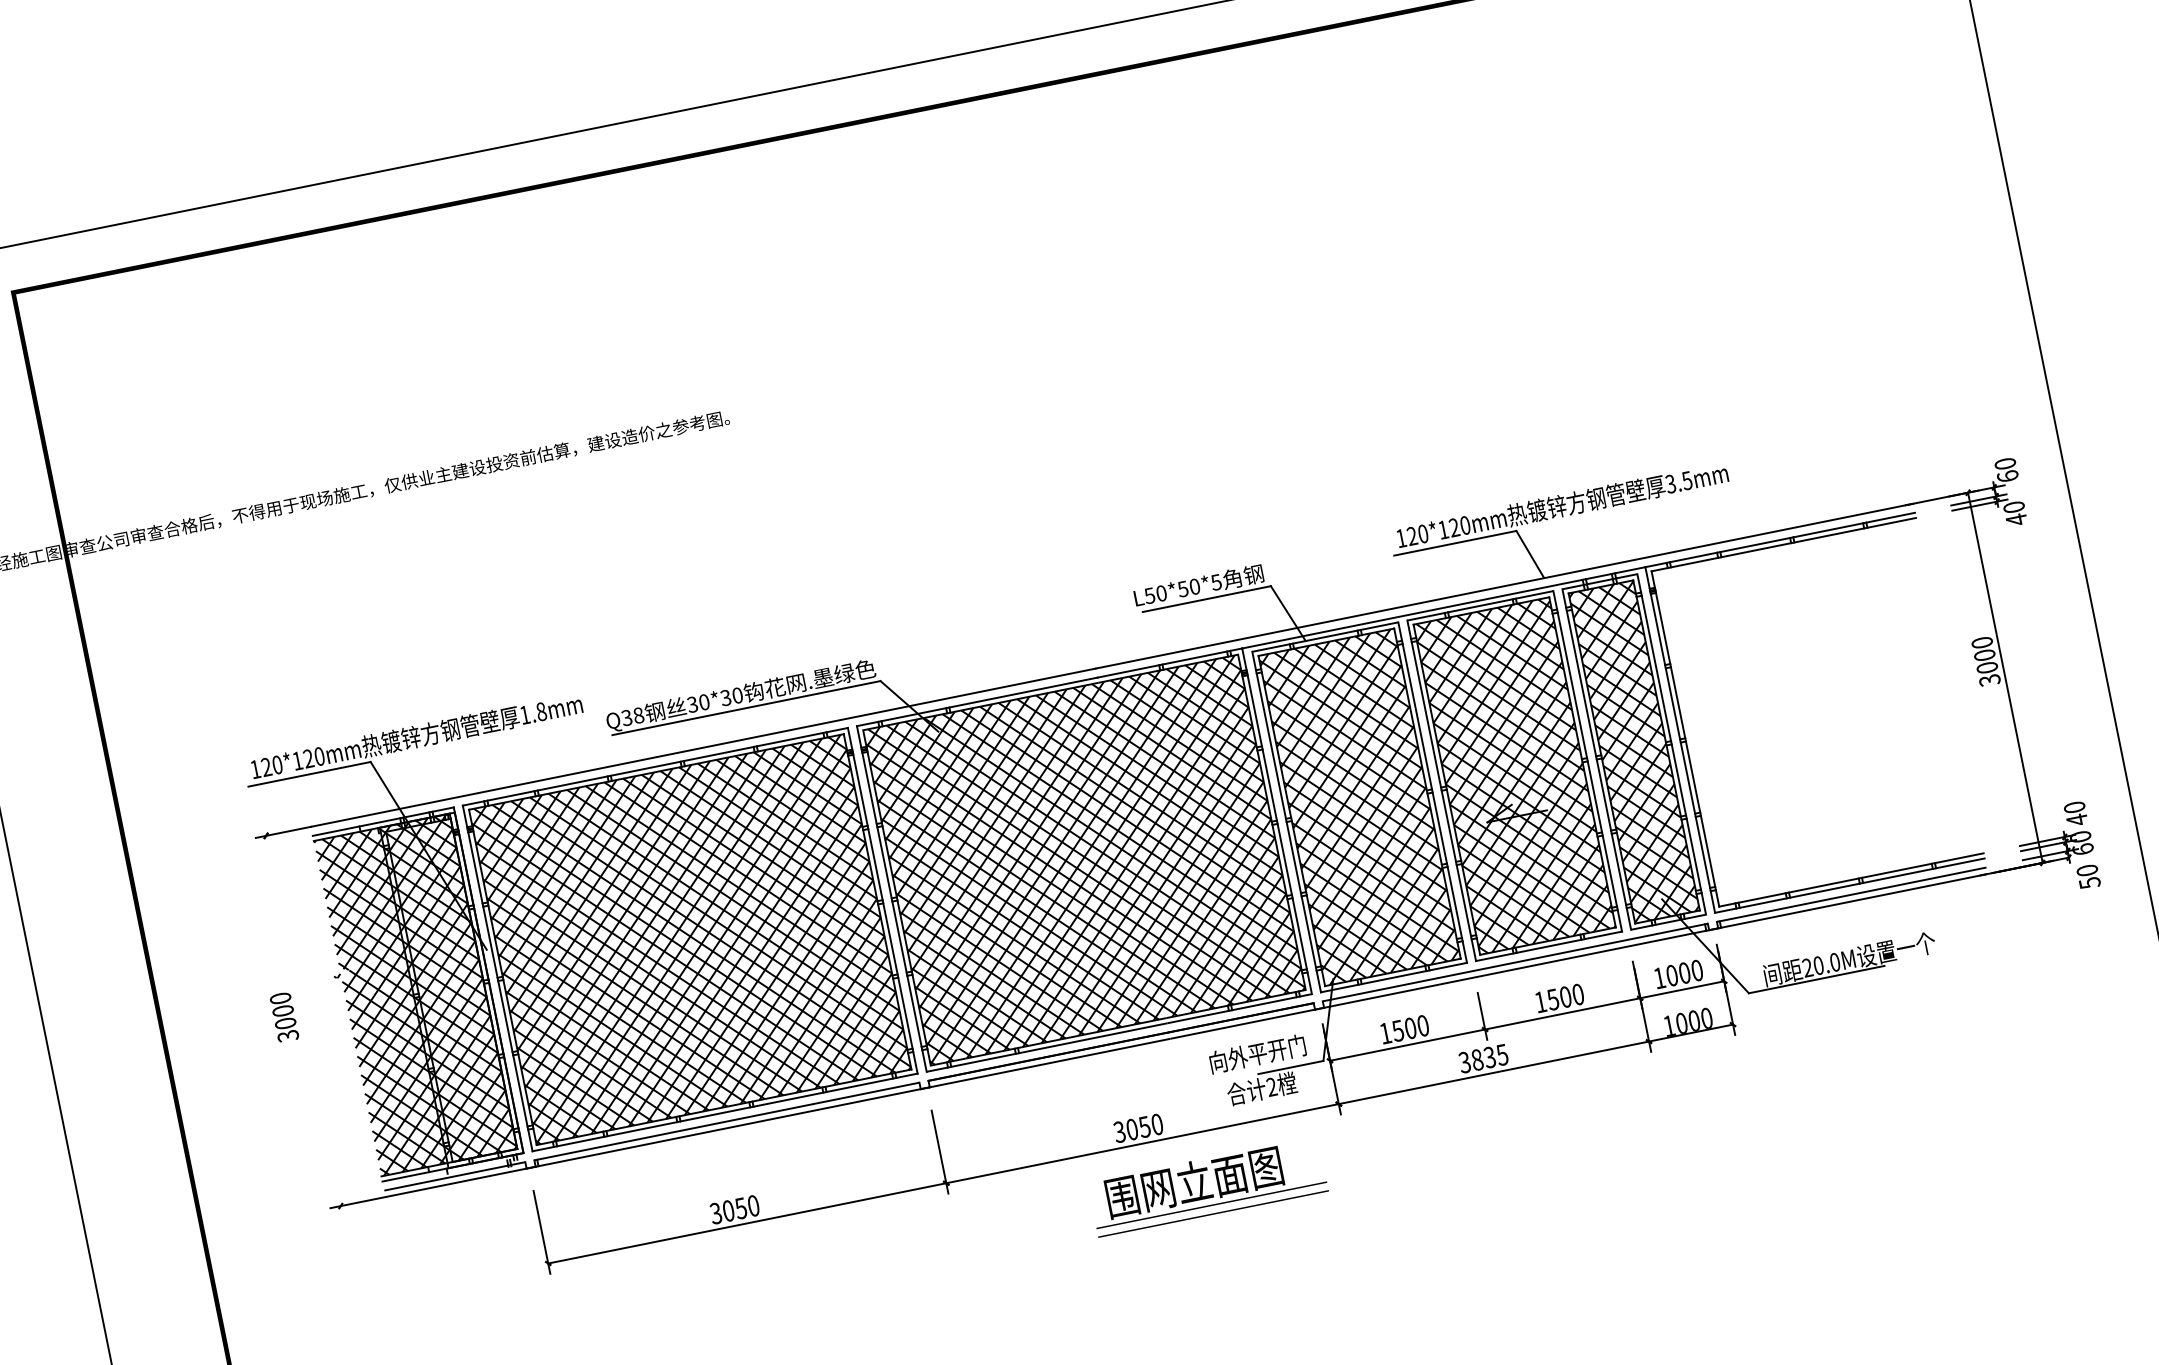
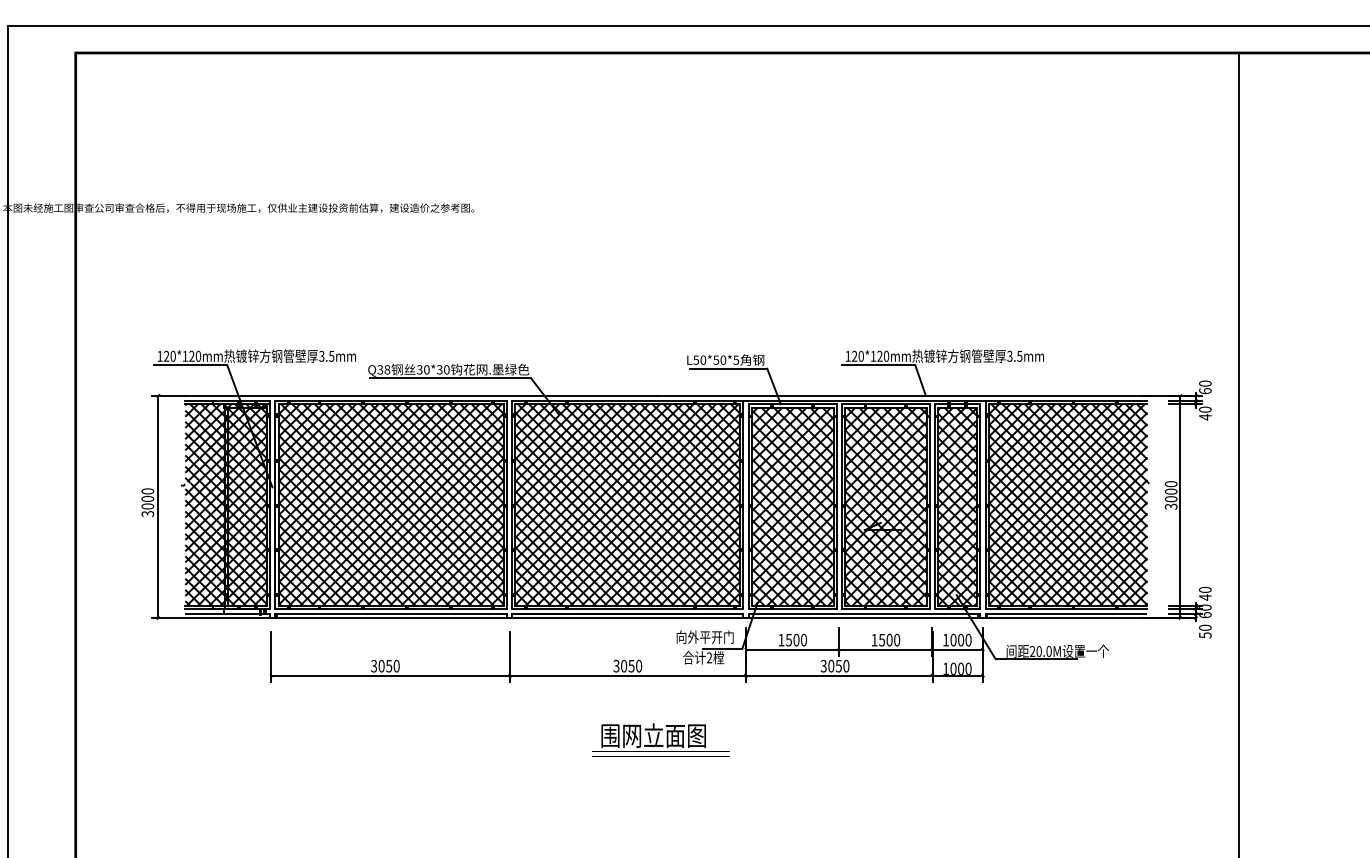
hatch: (1818, 711) -> (1068, 504), added
text: (532, 712) -> (326, 355), 1.8mm -> 3.5mm
line: (303, 1019) -> (158, 506), added
text: (1489, 1056) -> (838, 665), 3835 -> 3050
text: (1206, 1186) -> (660, 739), moved

